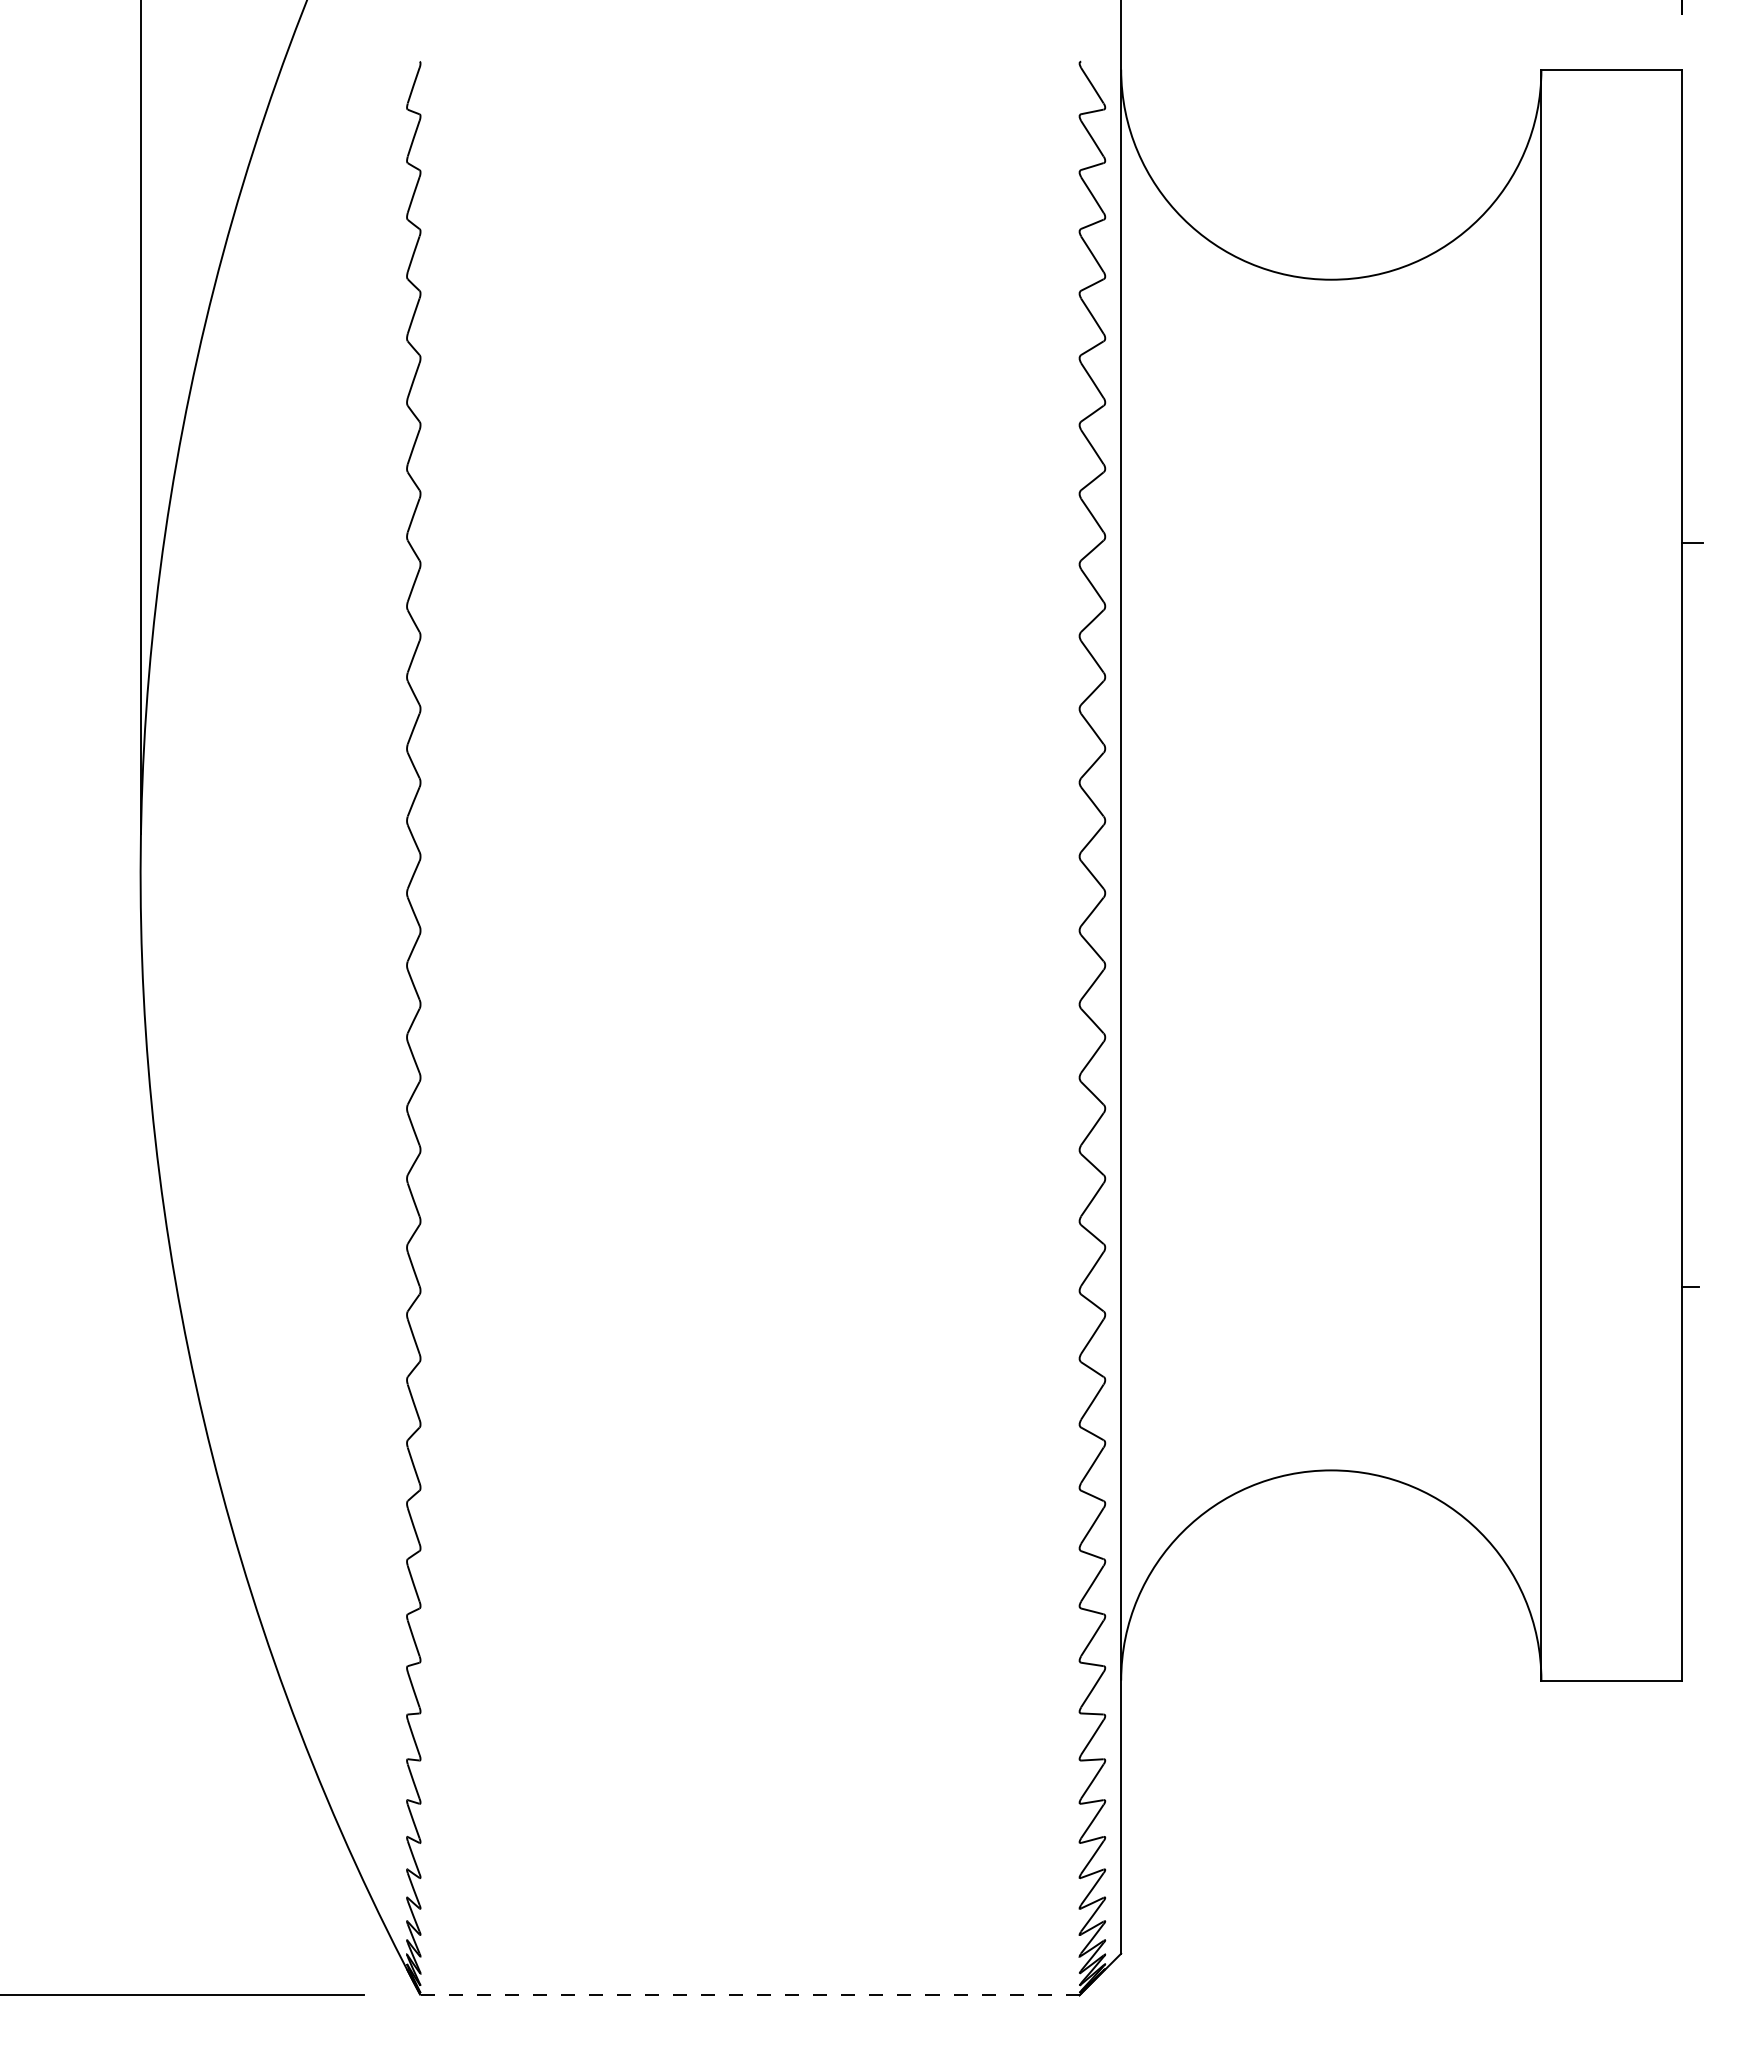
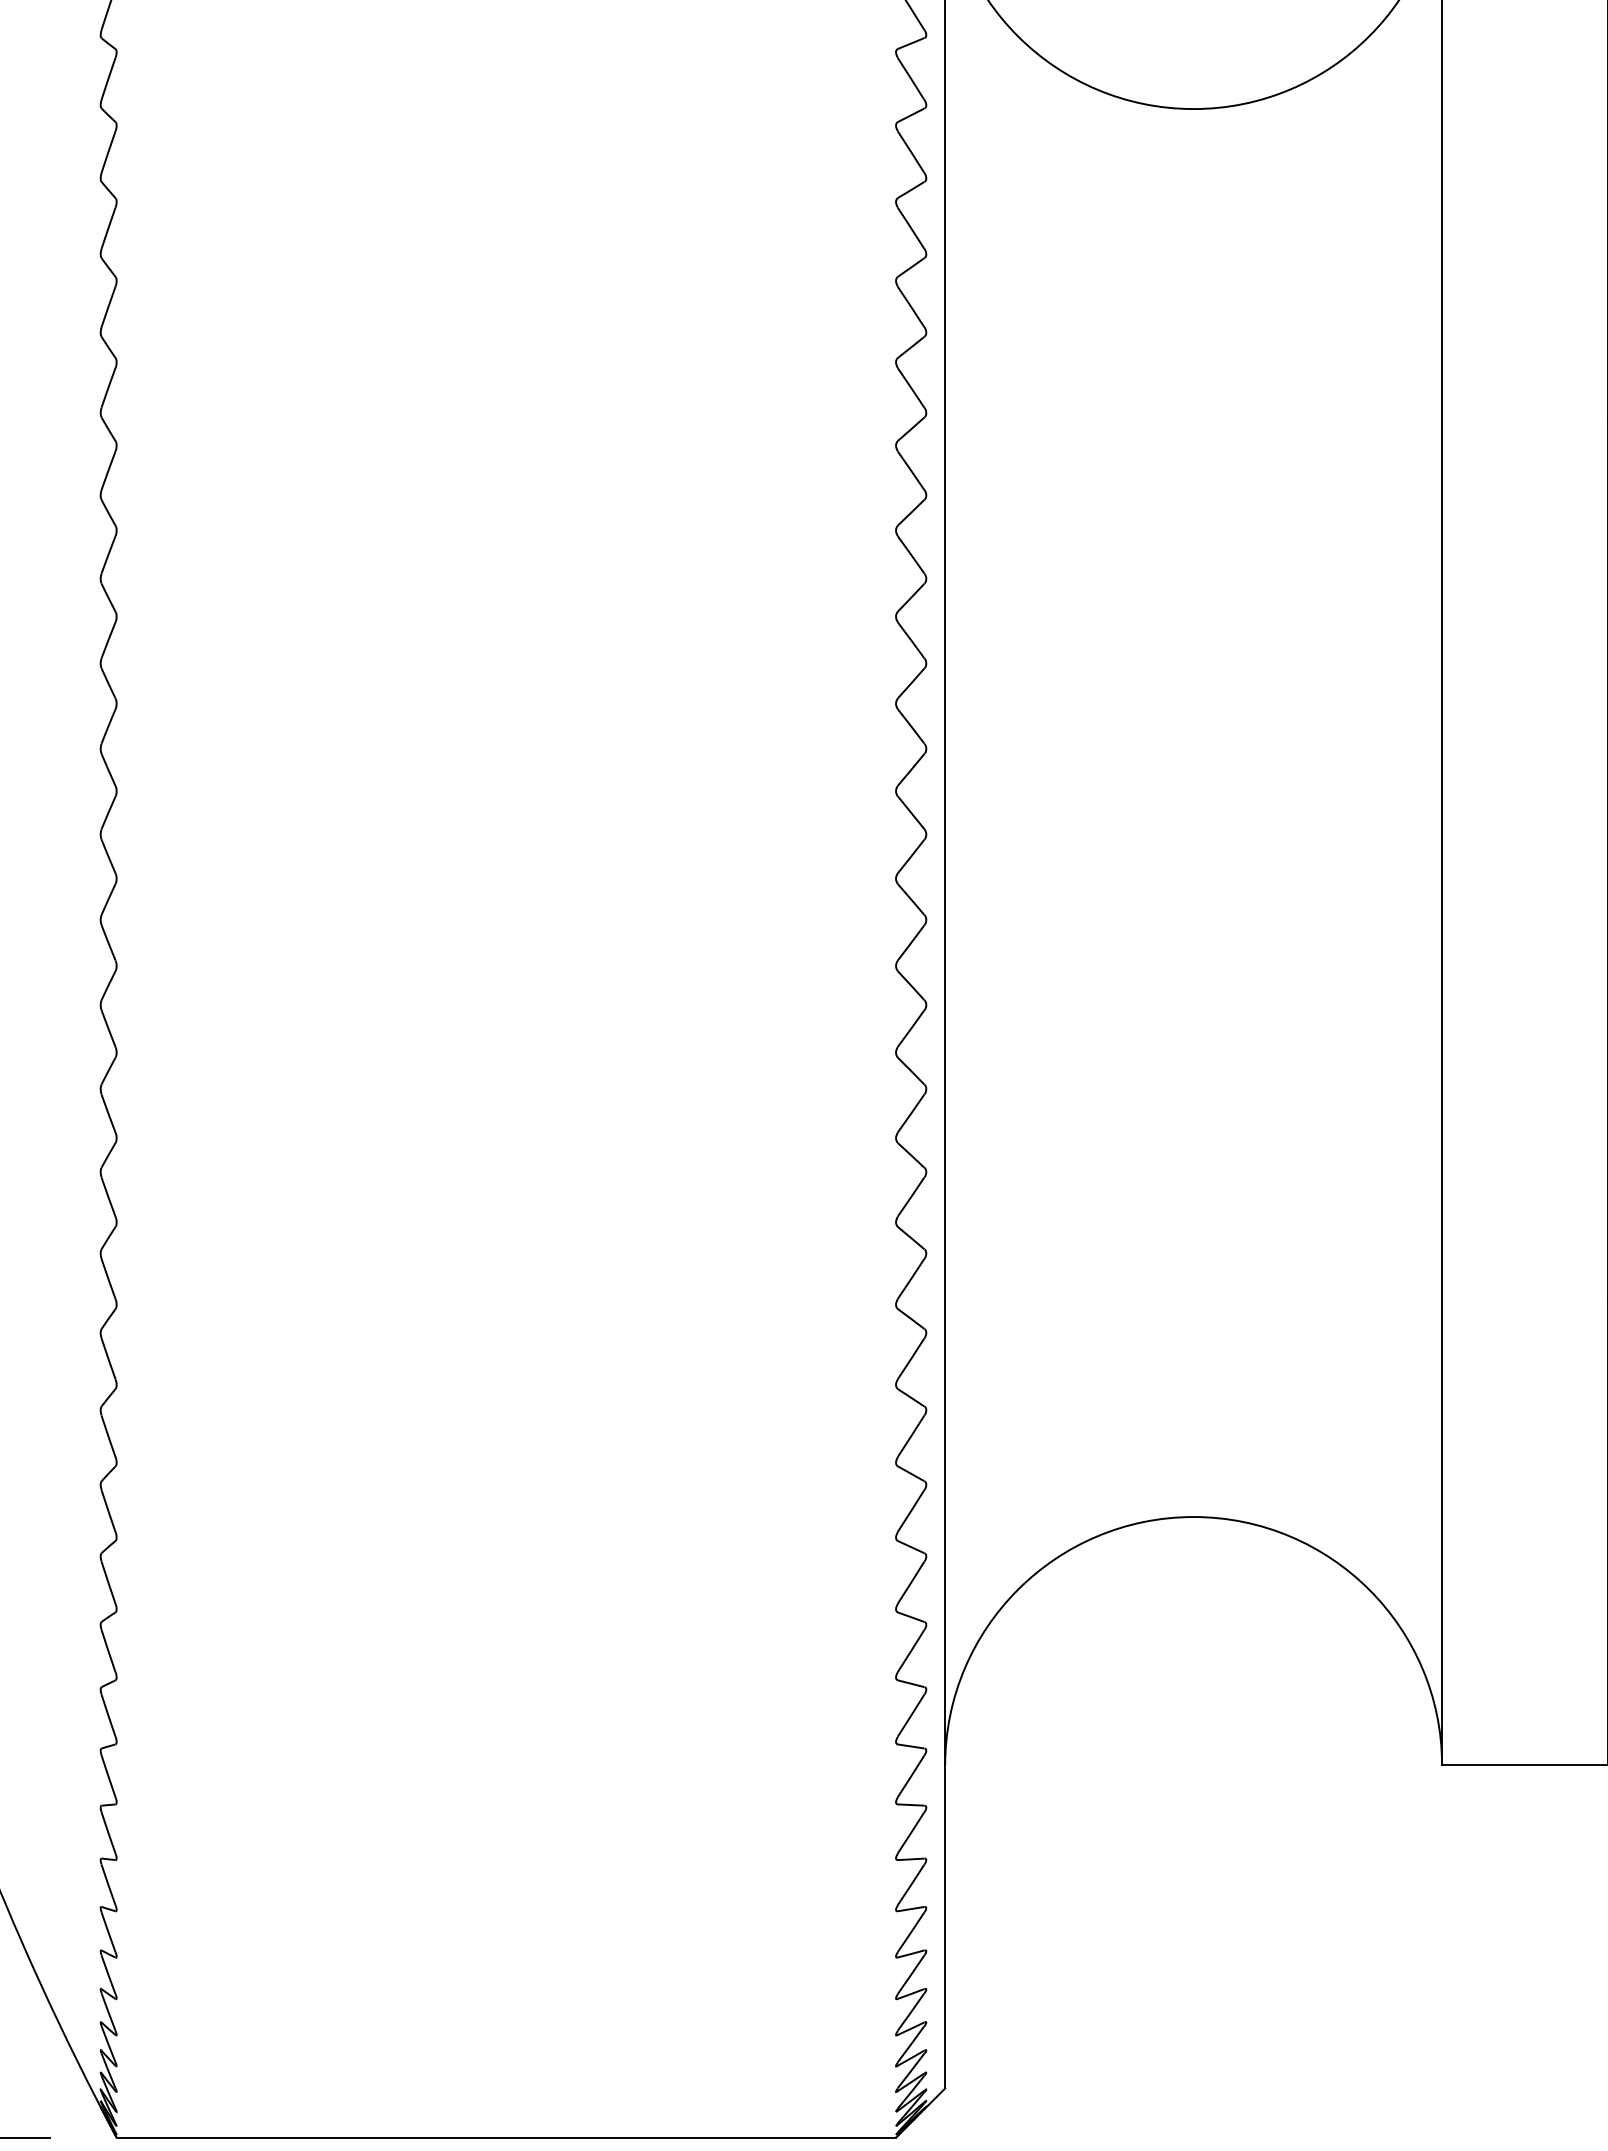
line: (750, 1995) -> (506, 2137), dashed -> solid

